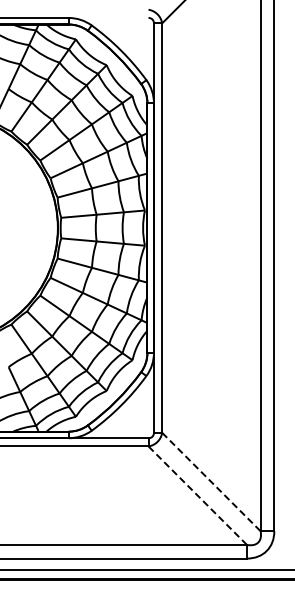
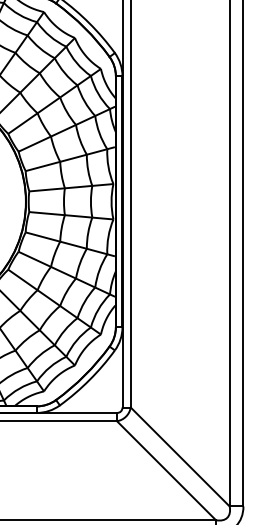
line: (211, 482) -> (180, 457), dashed -> solid
line: (197, 495) -> (166, 470), dashed -> solid

